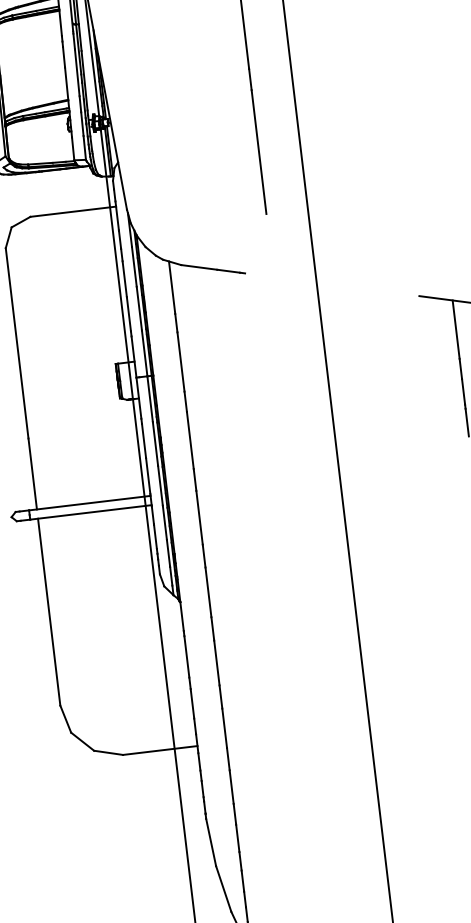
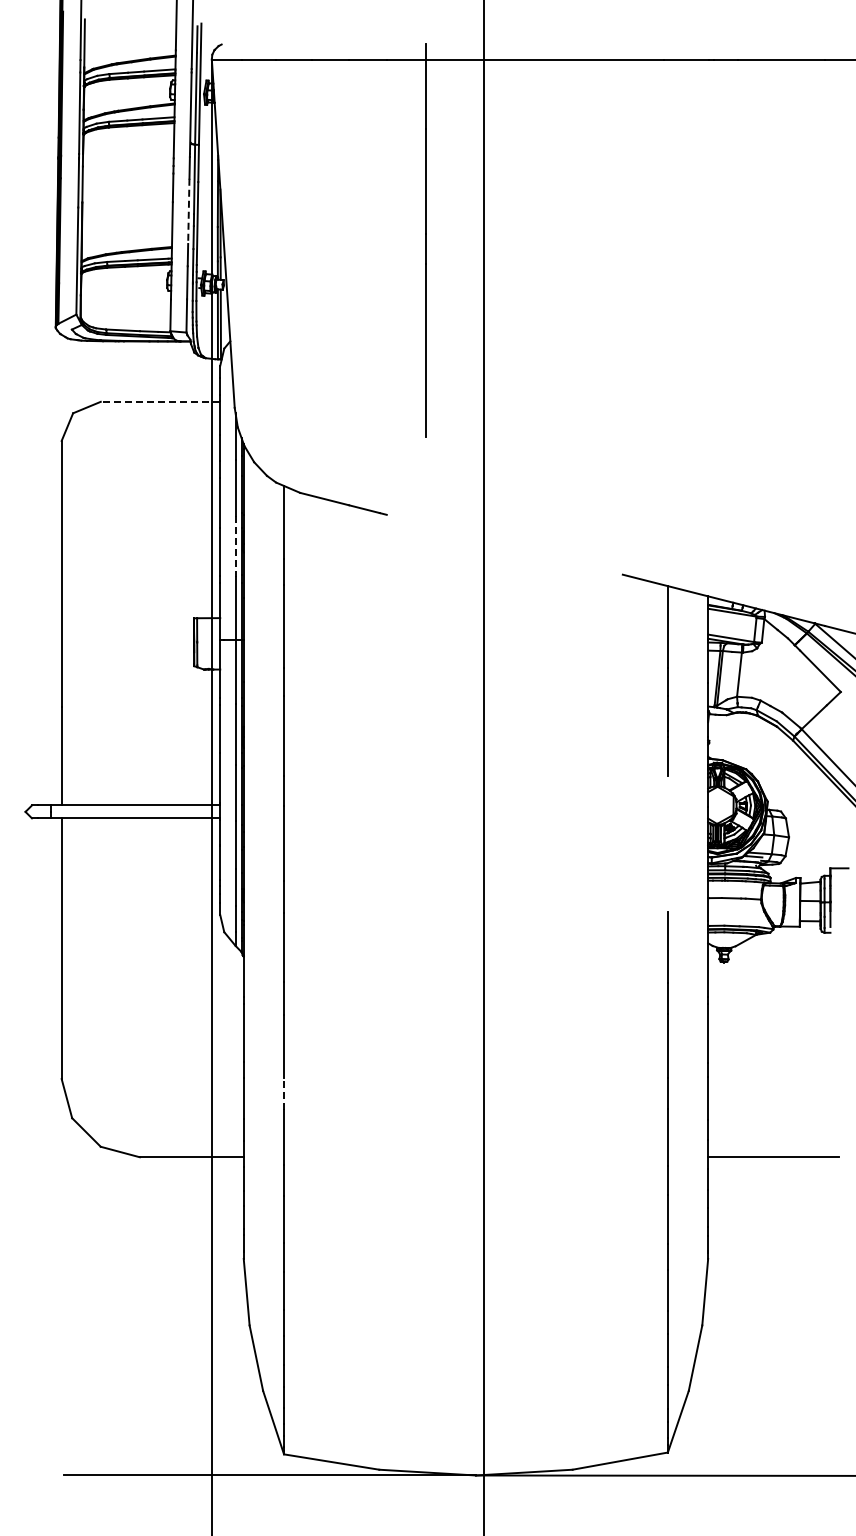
line: (77, 72) -> (188, 211), solid -> dashed
line: (73, 211) -> (160, 401), solid -> dashed
line: (139, 309) -> (235, 546), solid -> dashed
line: (221, 696) -> (284, 1093), solid -> dashed

